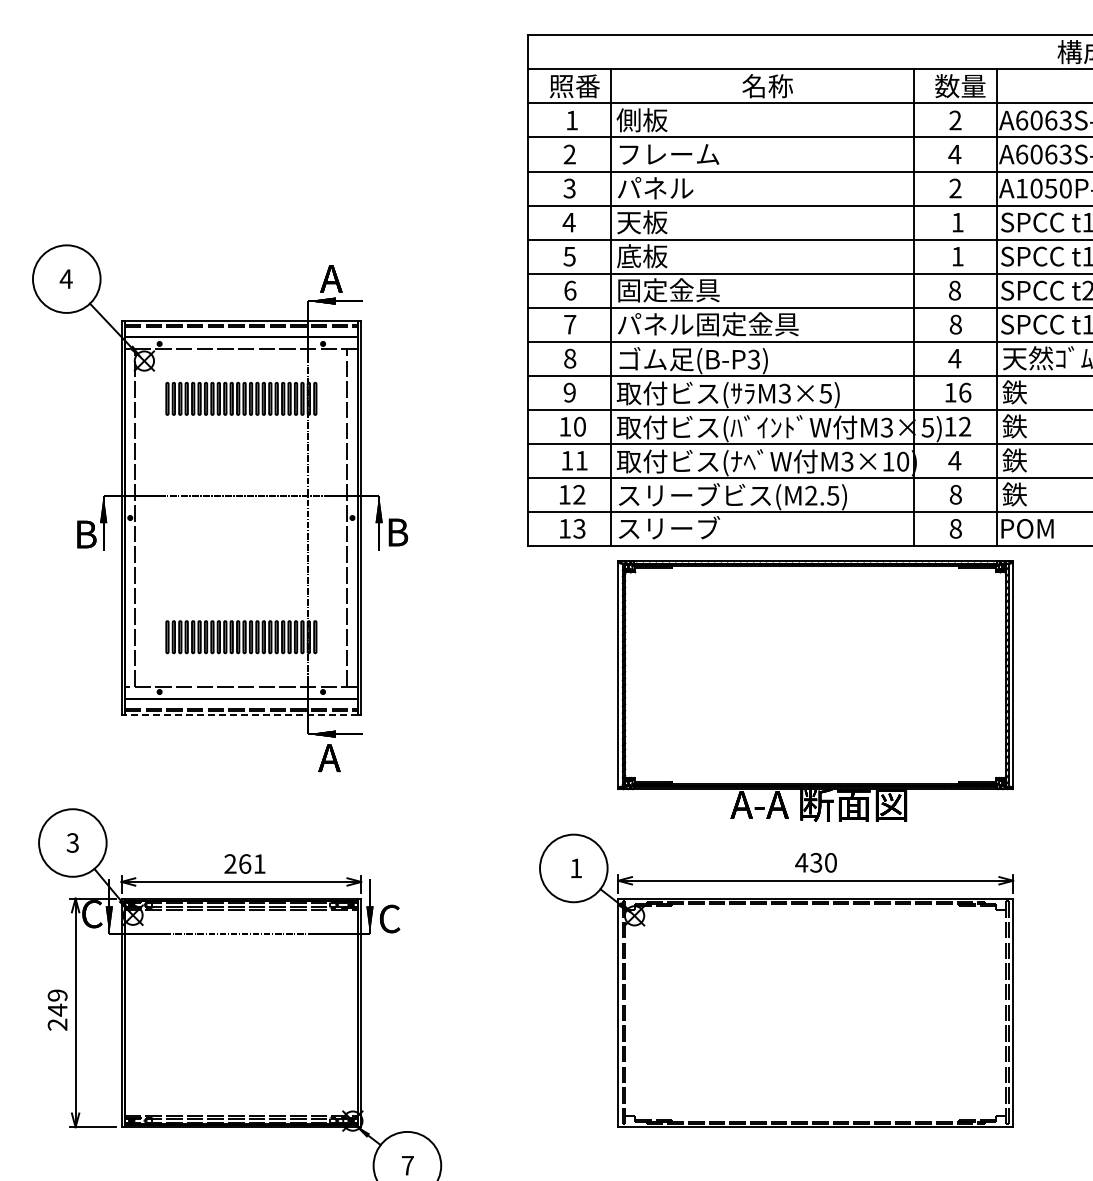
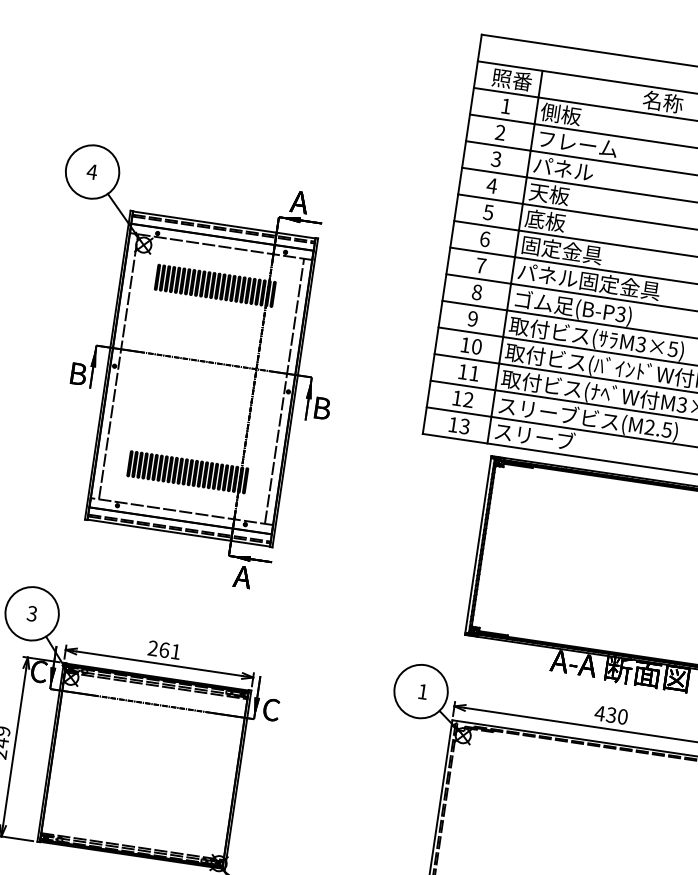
line: (241, 715) -> (178, 533), dashed -> solid

